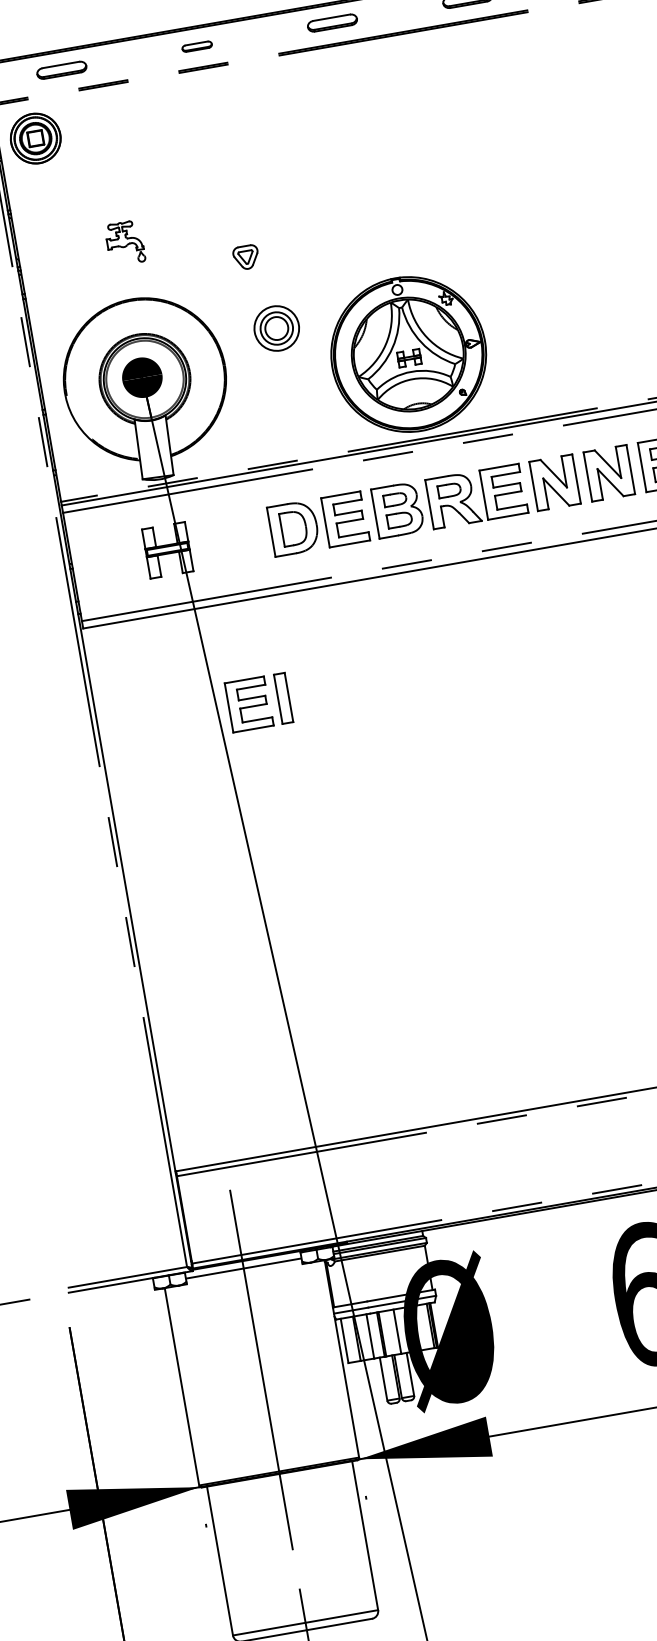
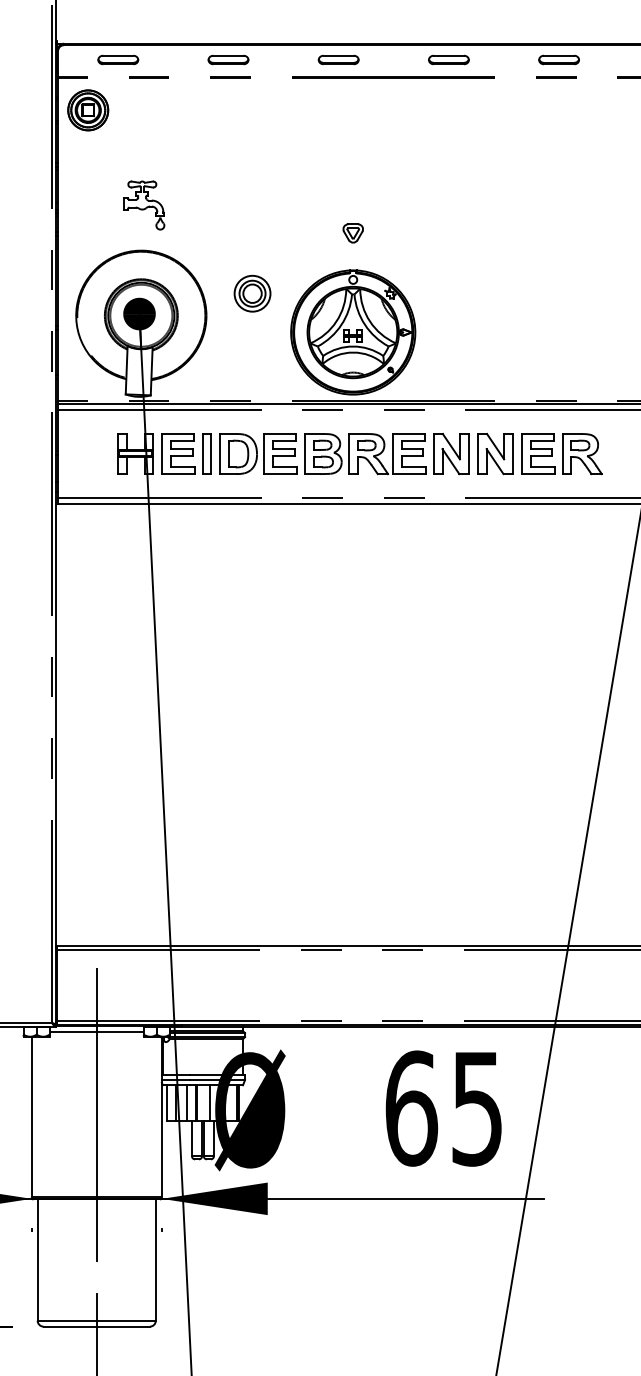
part: (197, 46) -> (228, 59), size x1.67
part: (125, 243) -> (144, 205), size x1.43
part: (245, 257) -> (352, 233), moved
part: (258, 702) -> (186, 453), moved

